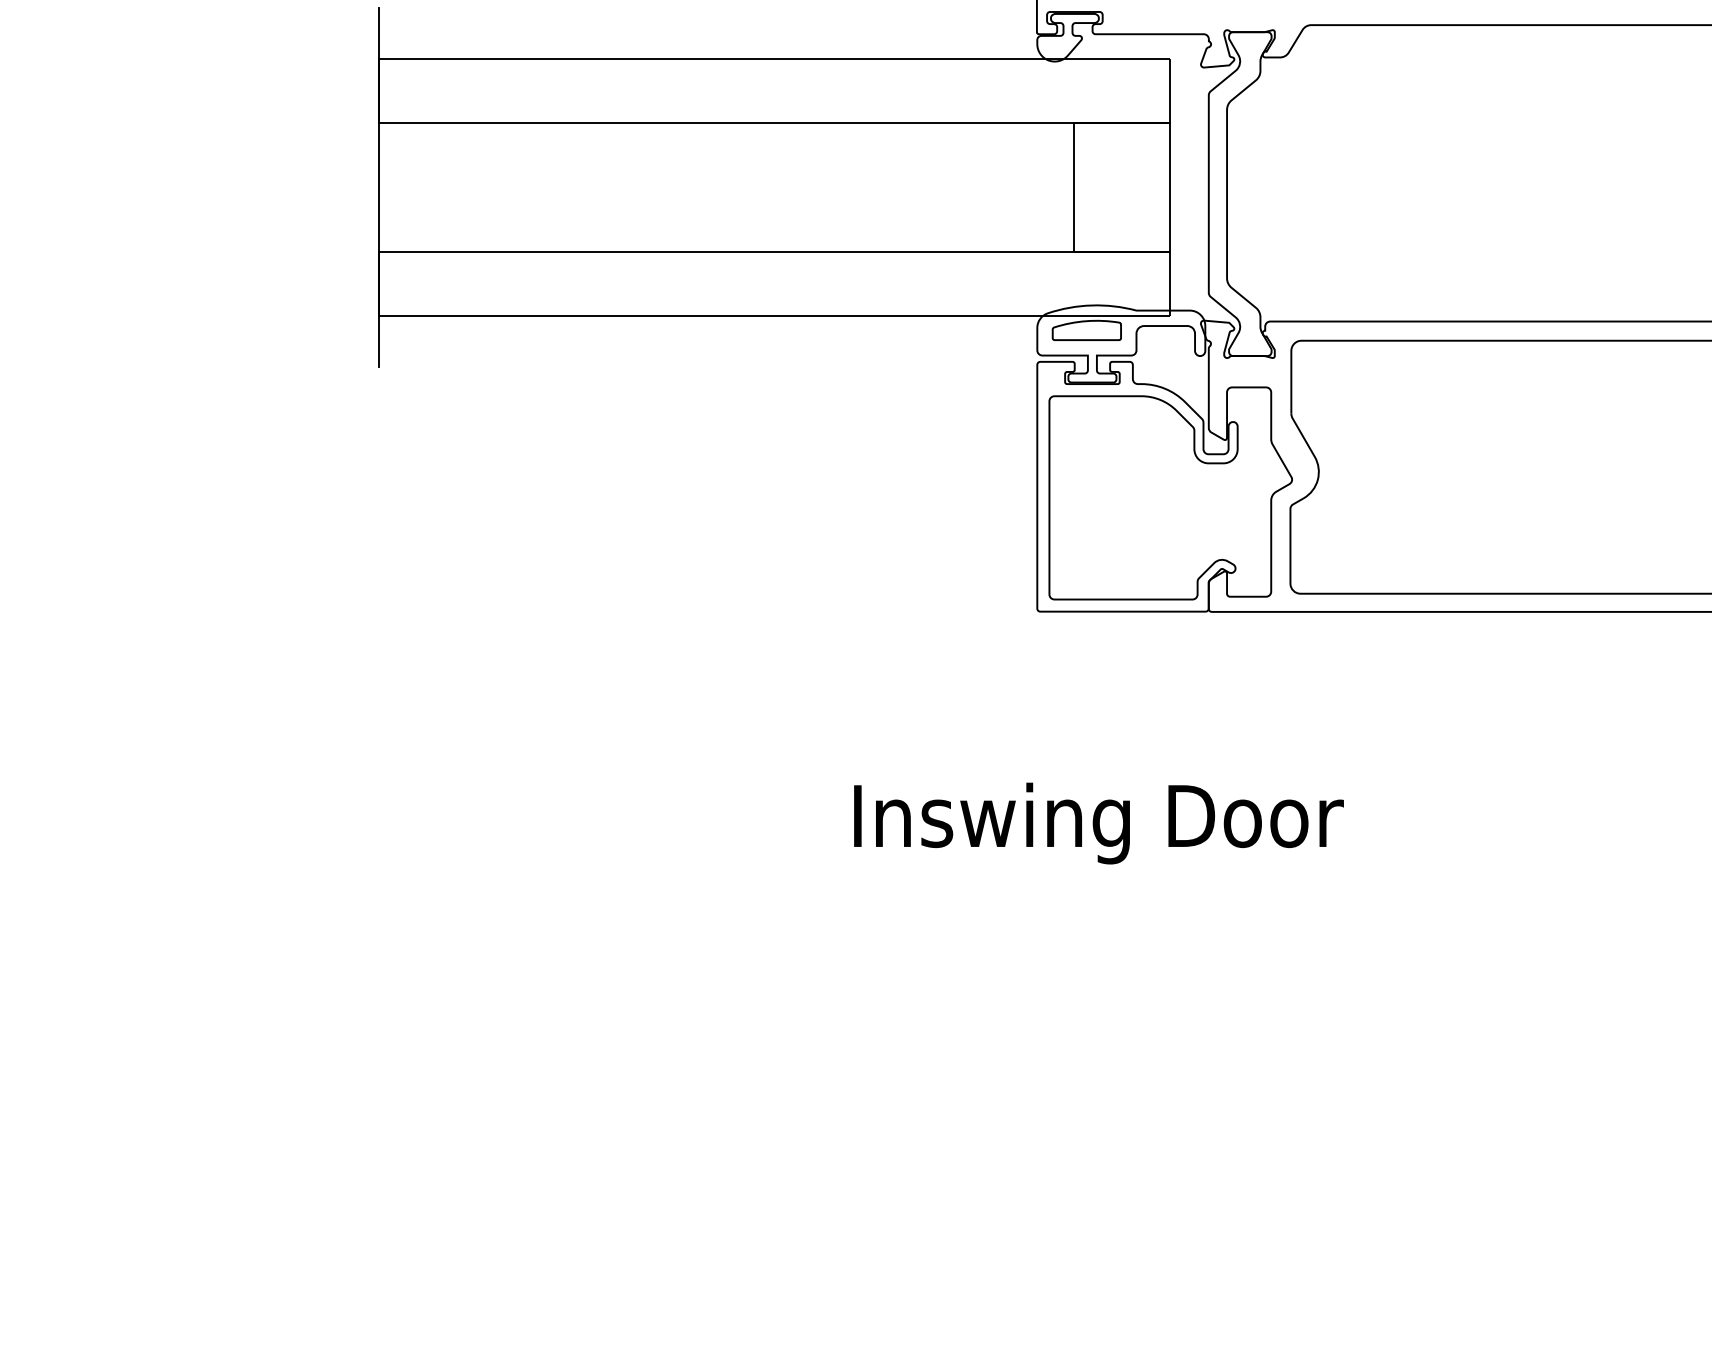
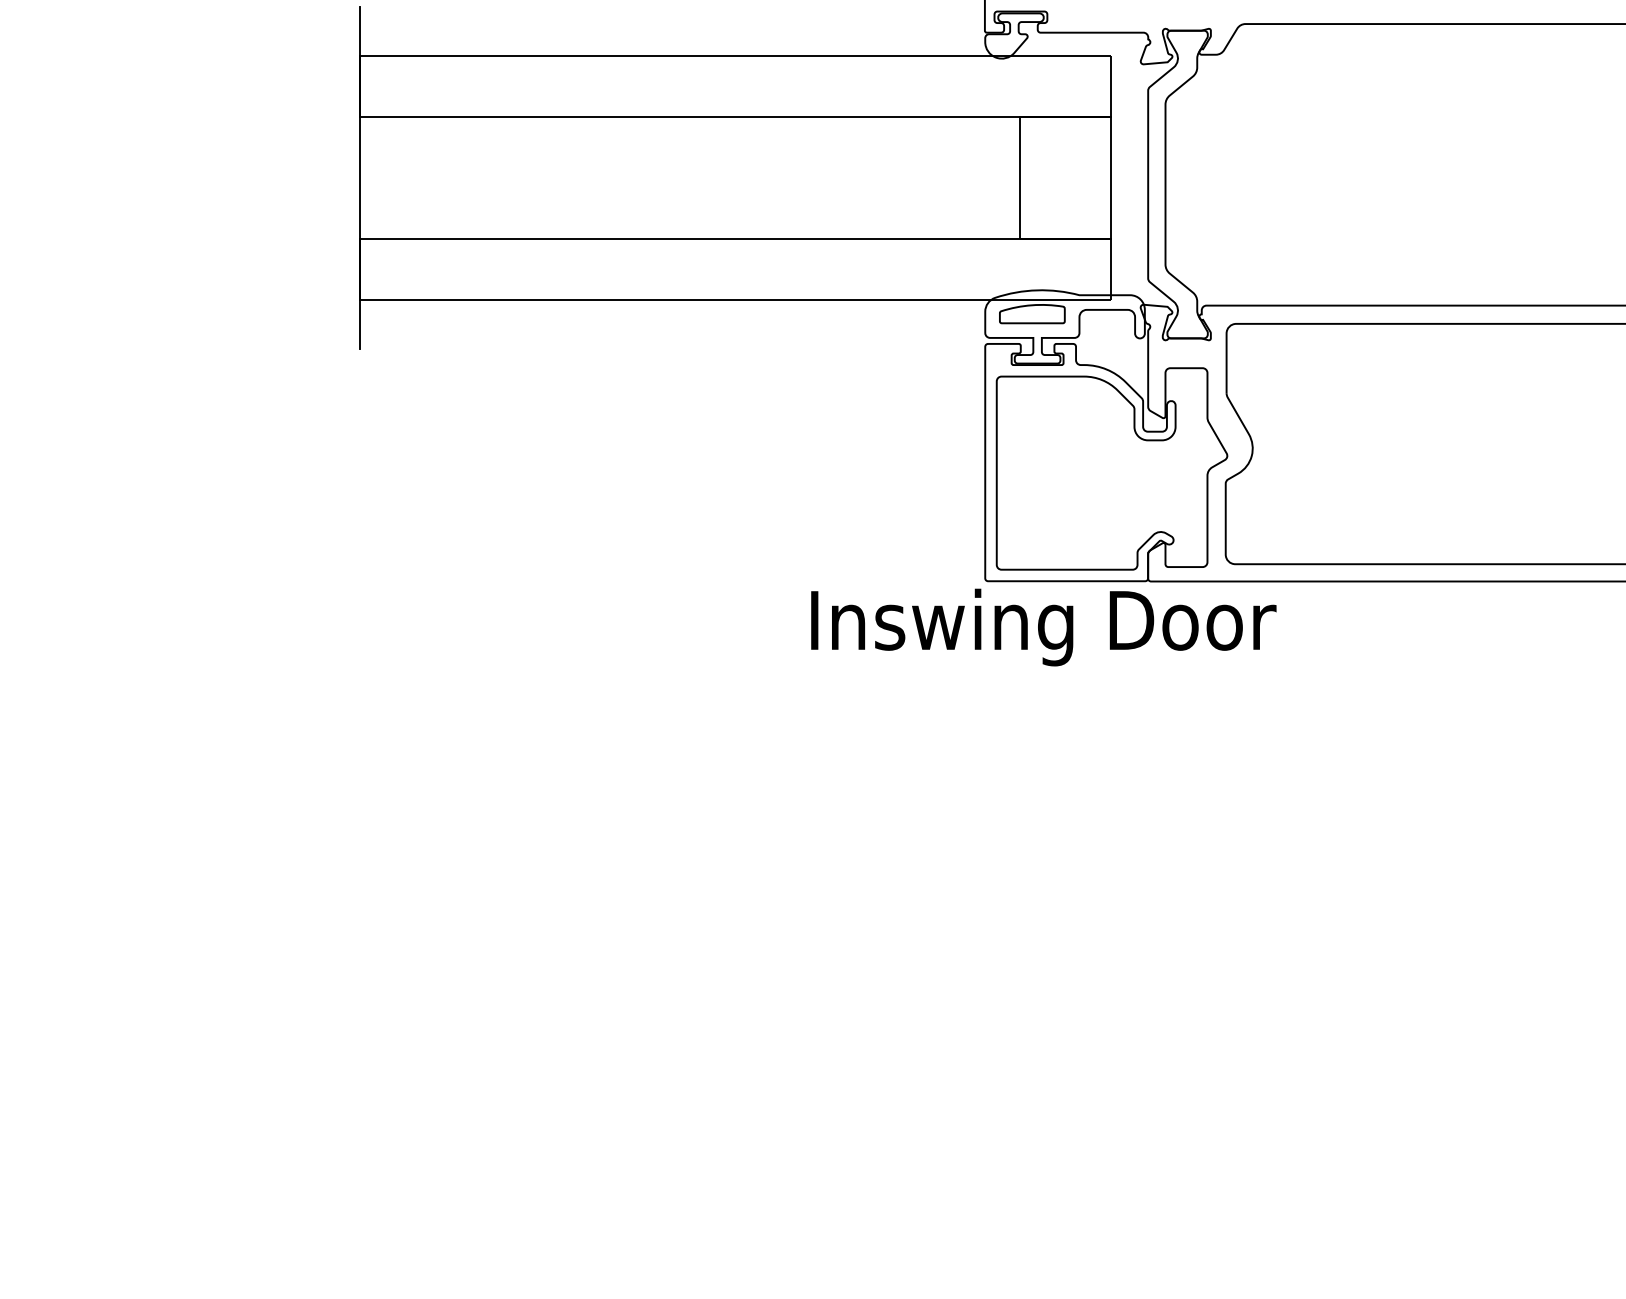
text: (1098, 823) -> (1043, 627), moved

